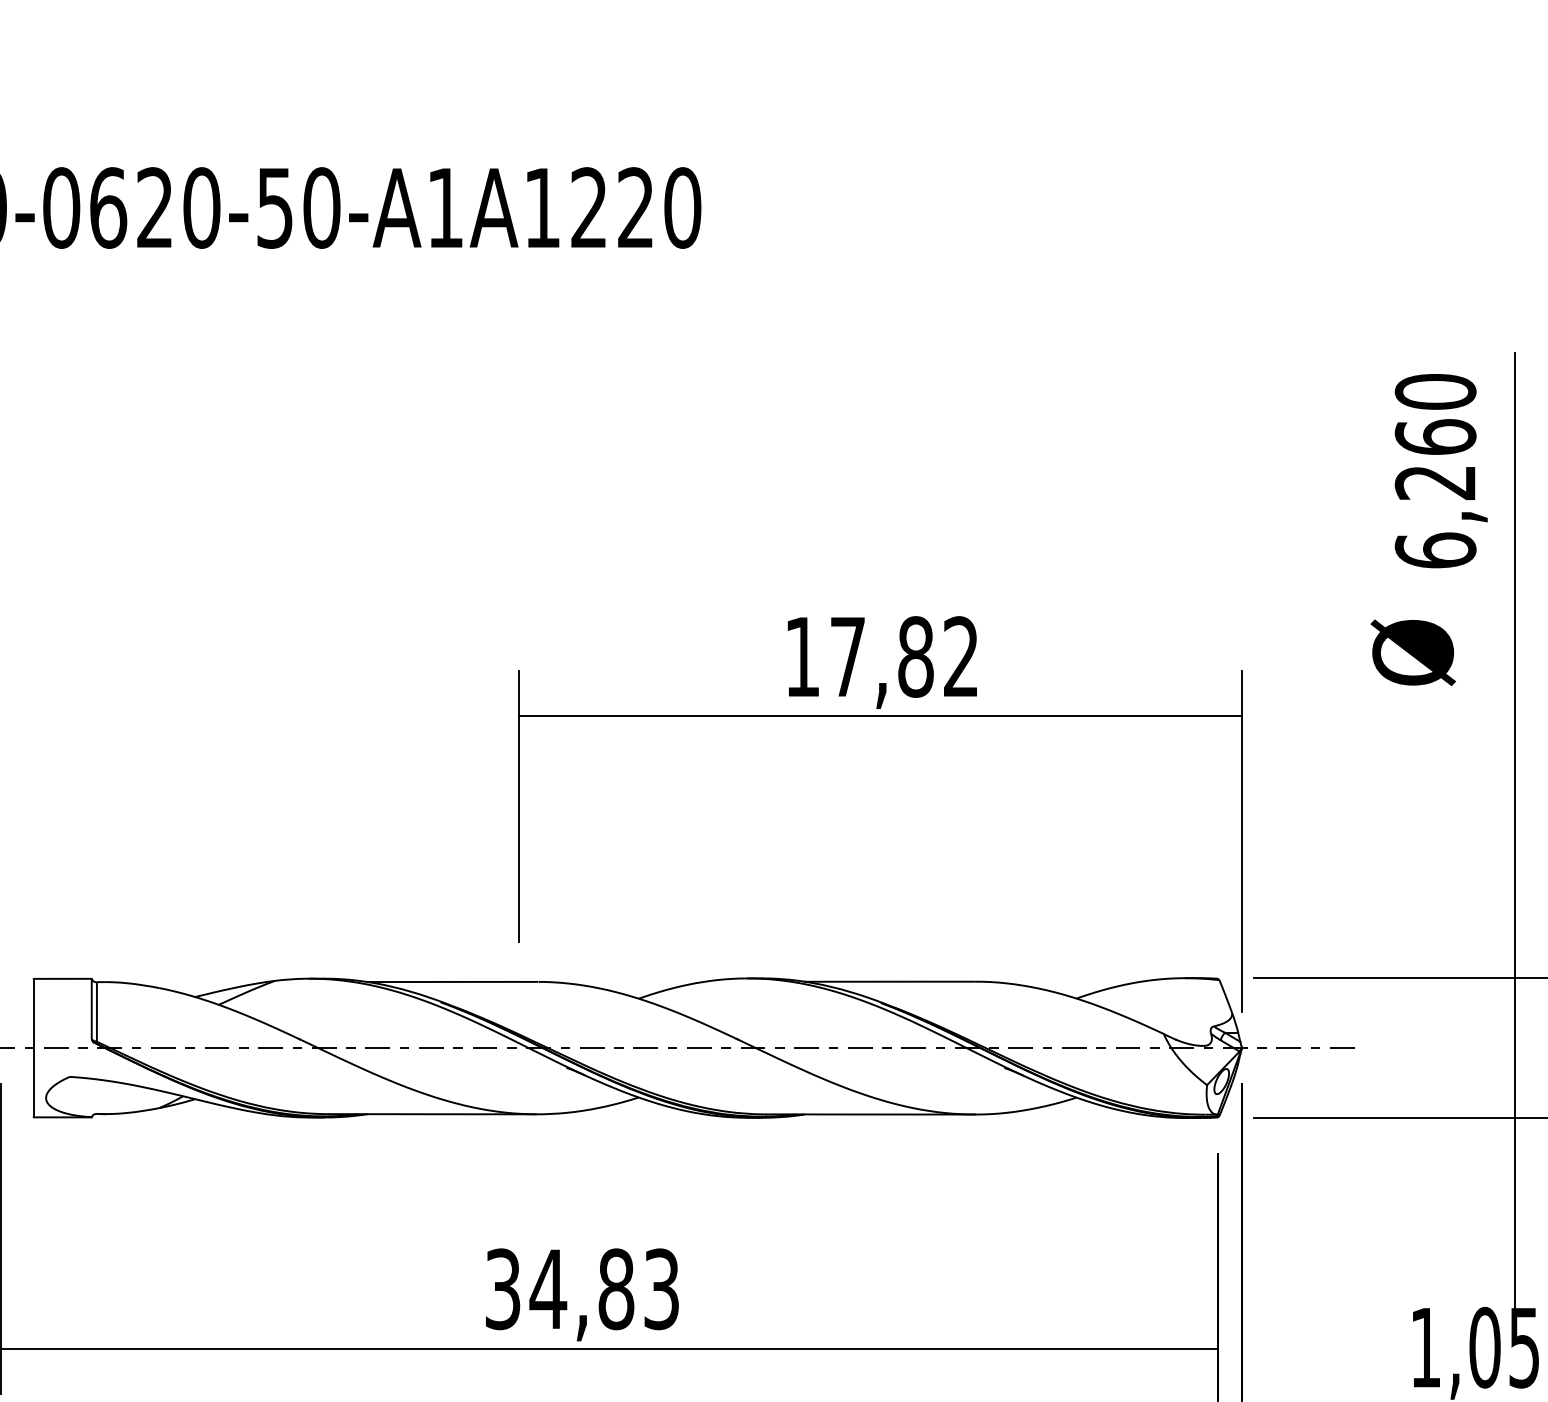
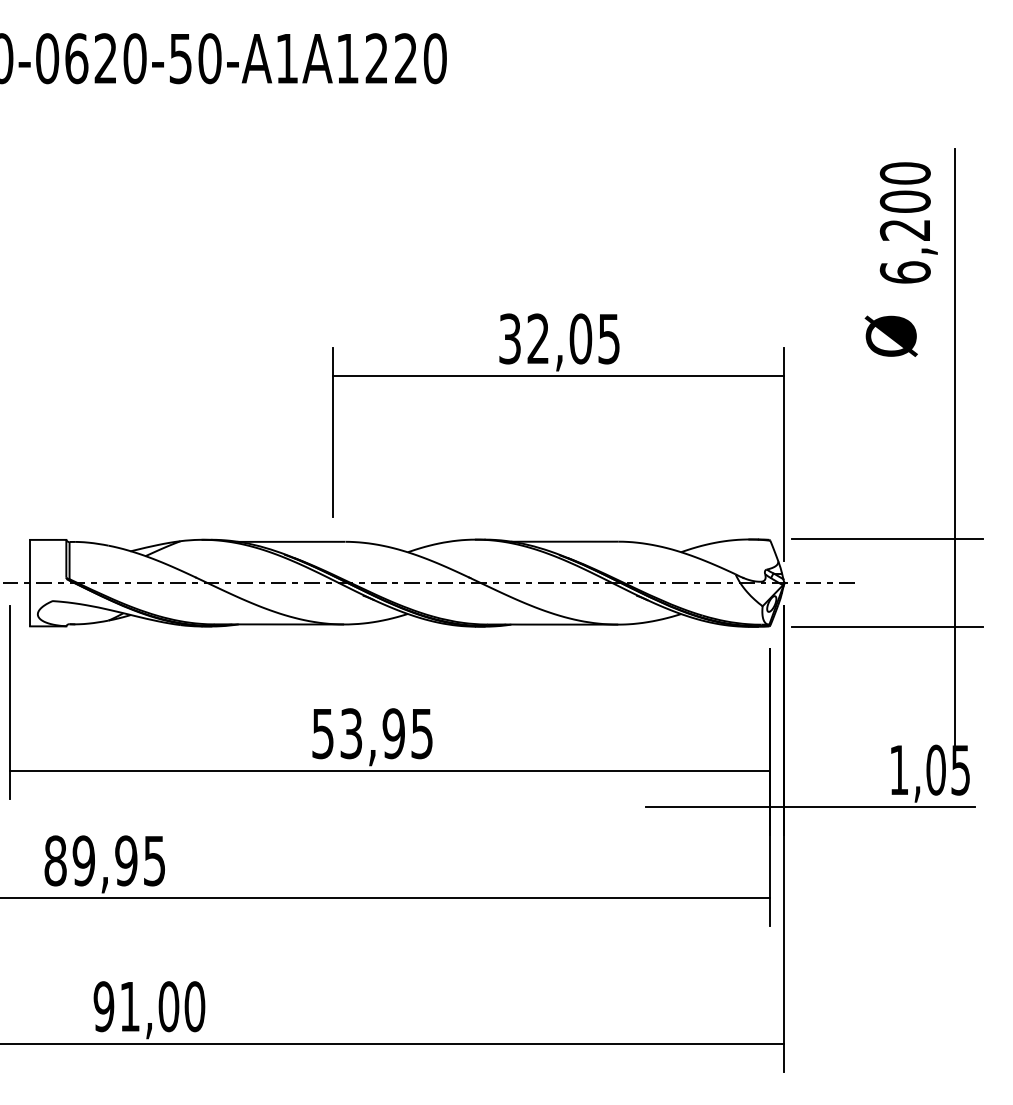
text: (1434, 436) -> (904, 201), 6,260 -> 6,200
text: (881, 656) -> (559, 338), 17,82 -> 32,05
text: (582, 1288) -> (372, 733), 34,83 -> 53,95

